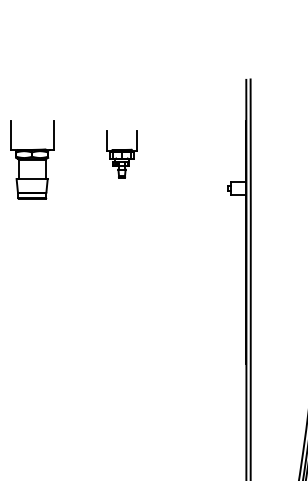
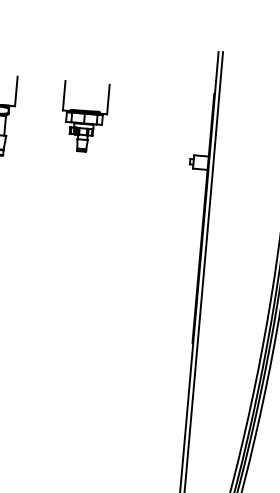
part: (121, 154) -> (84, 117), size x1.43

